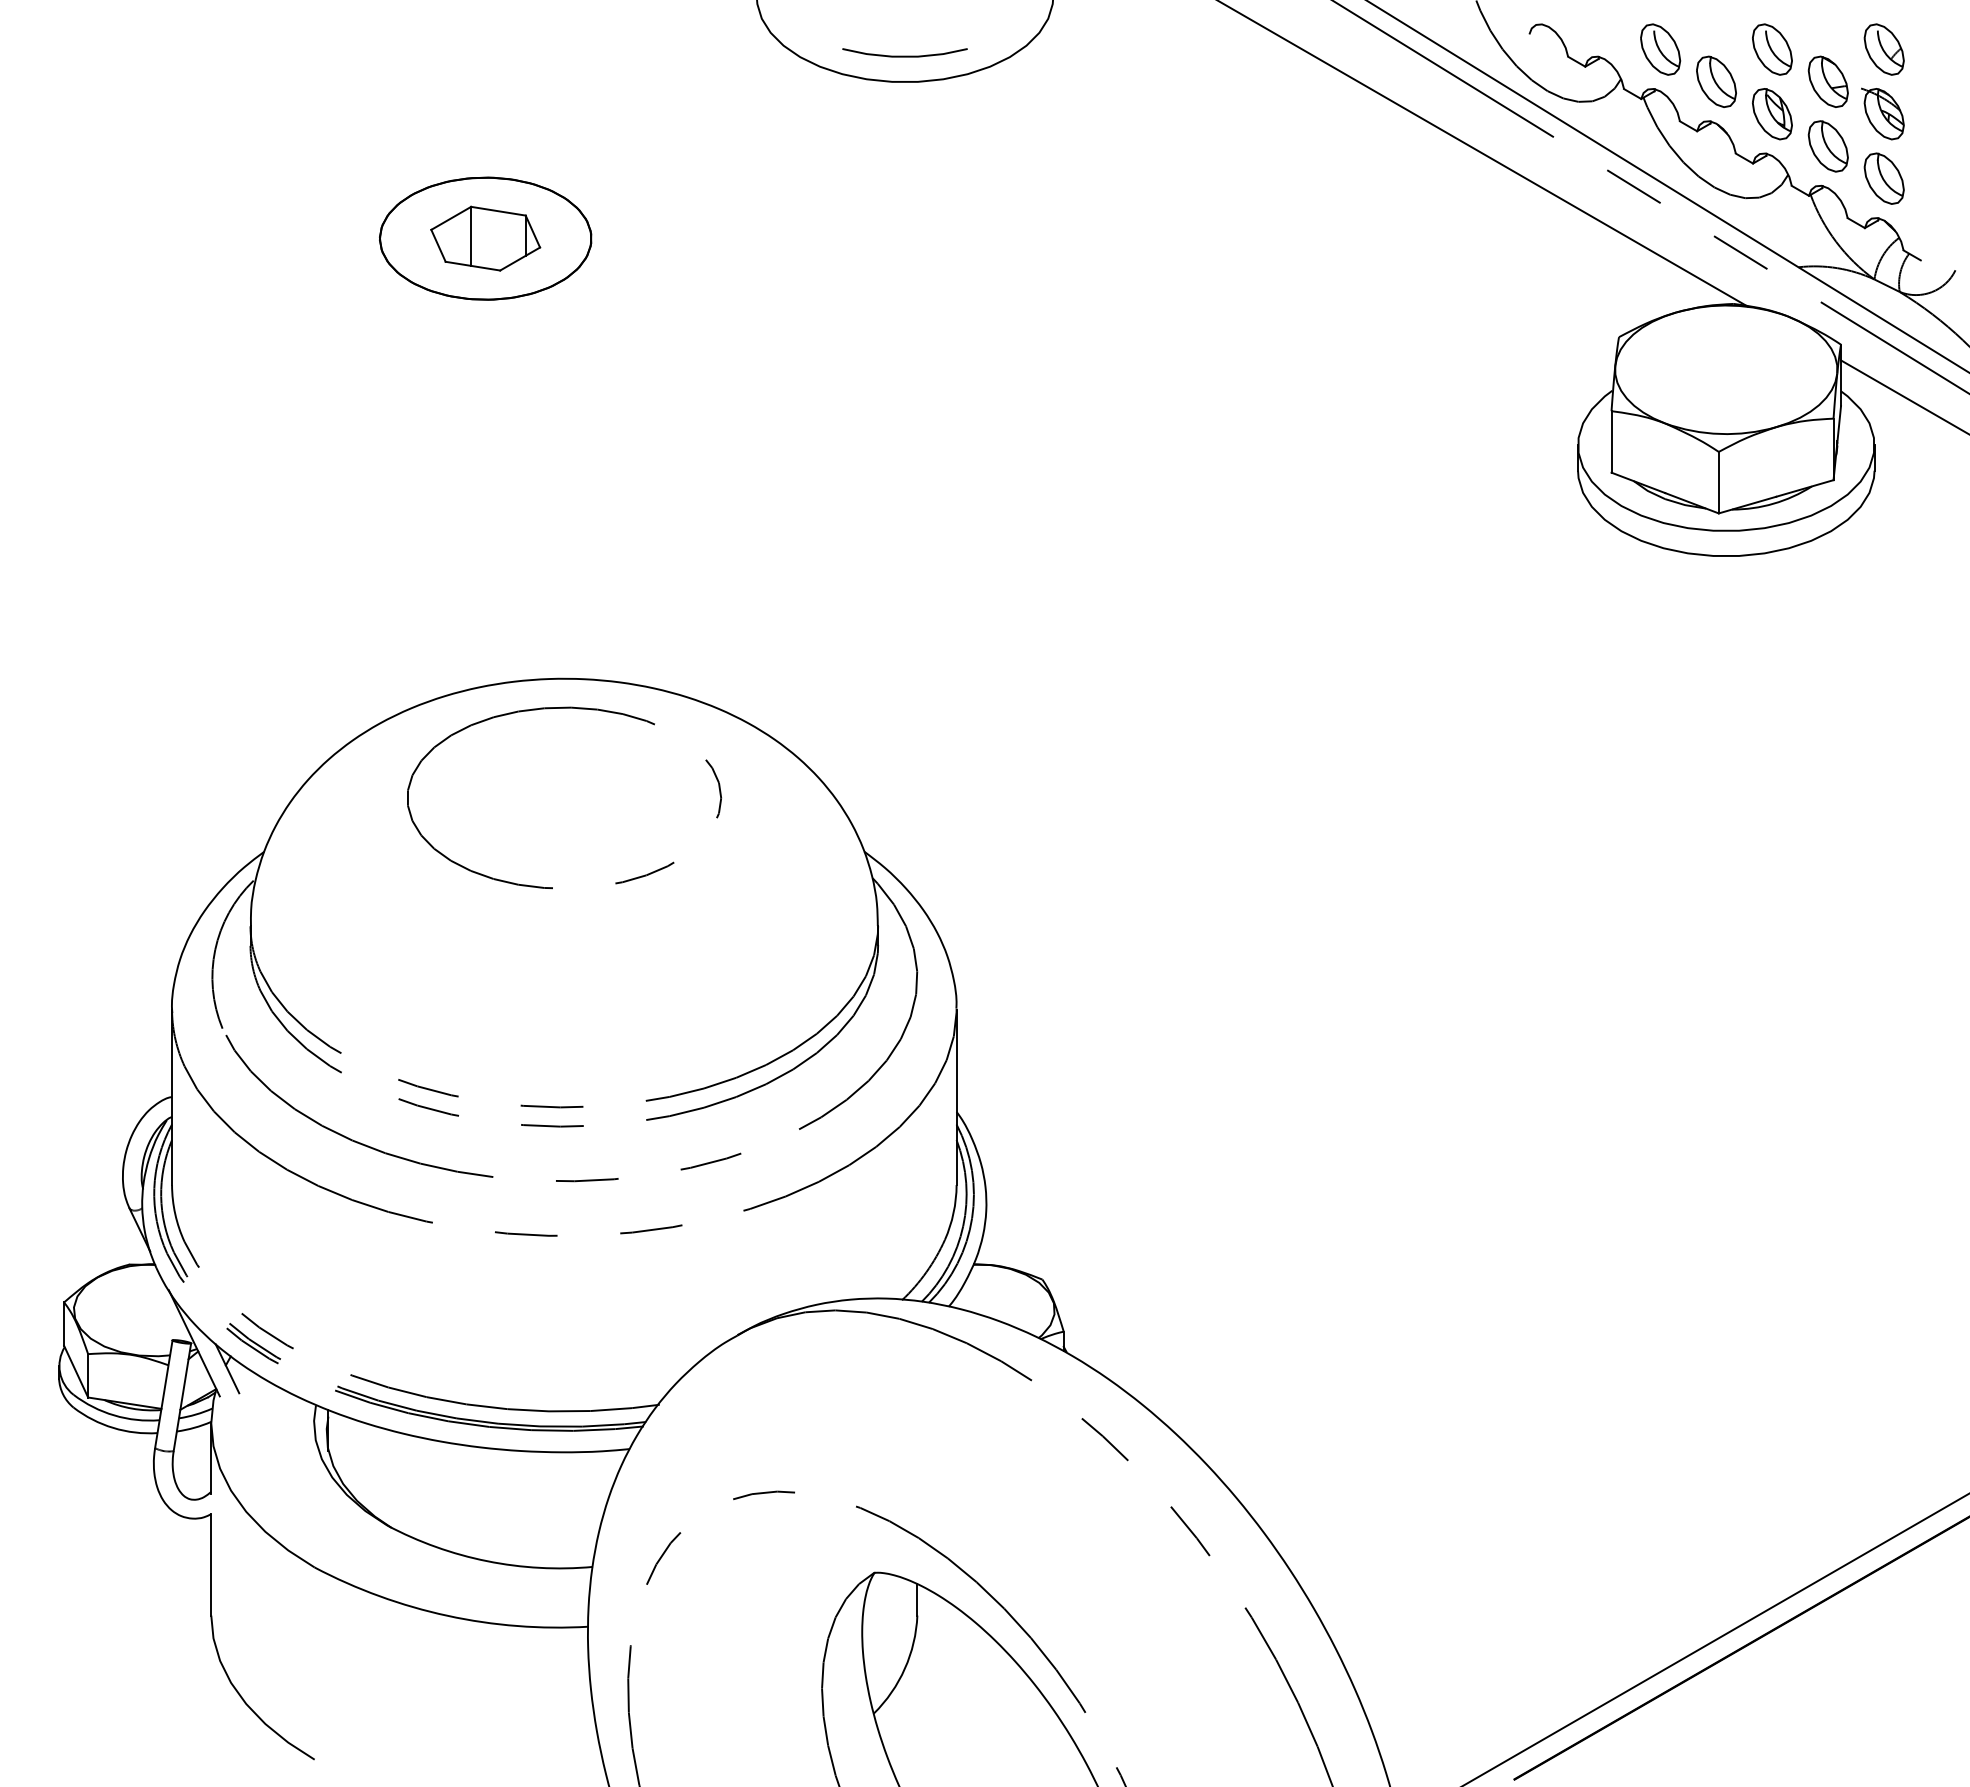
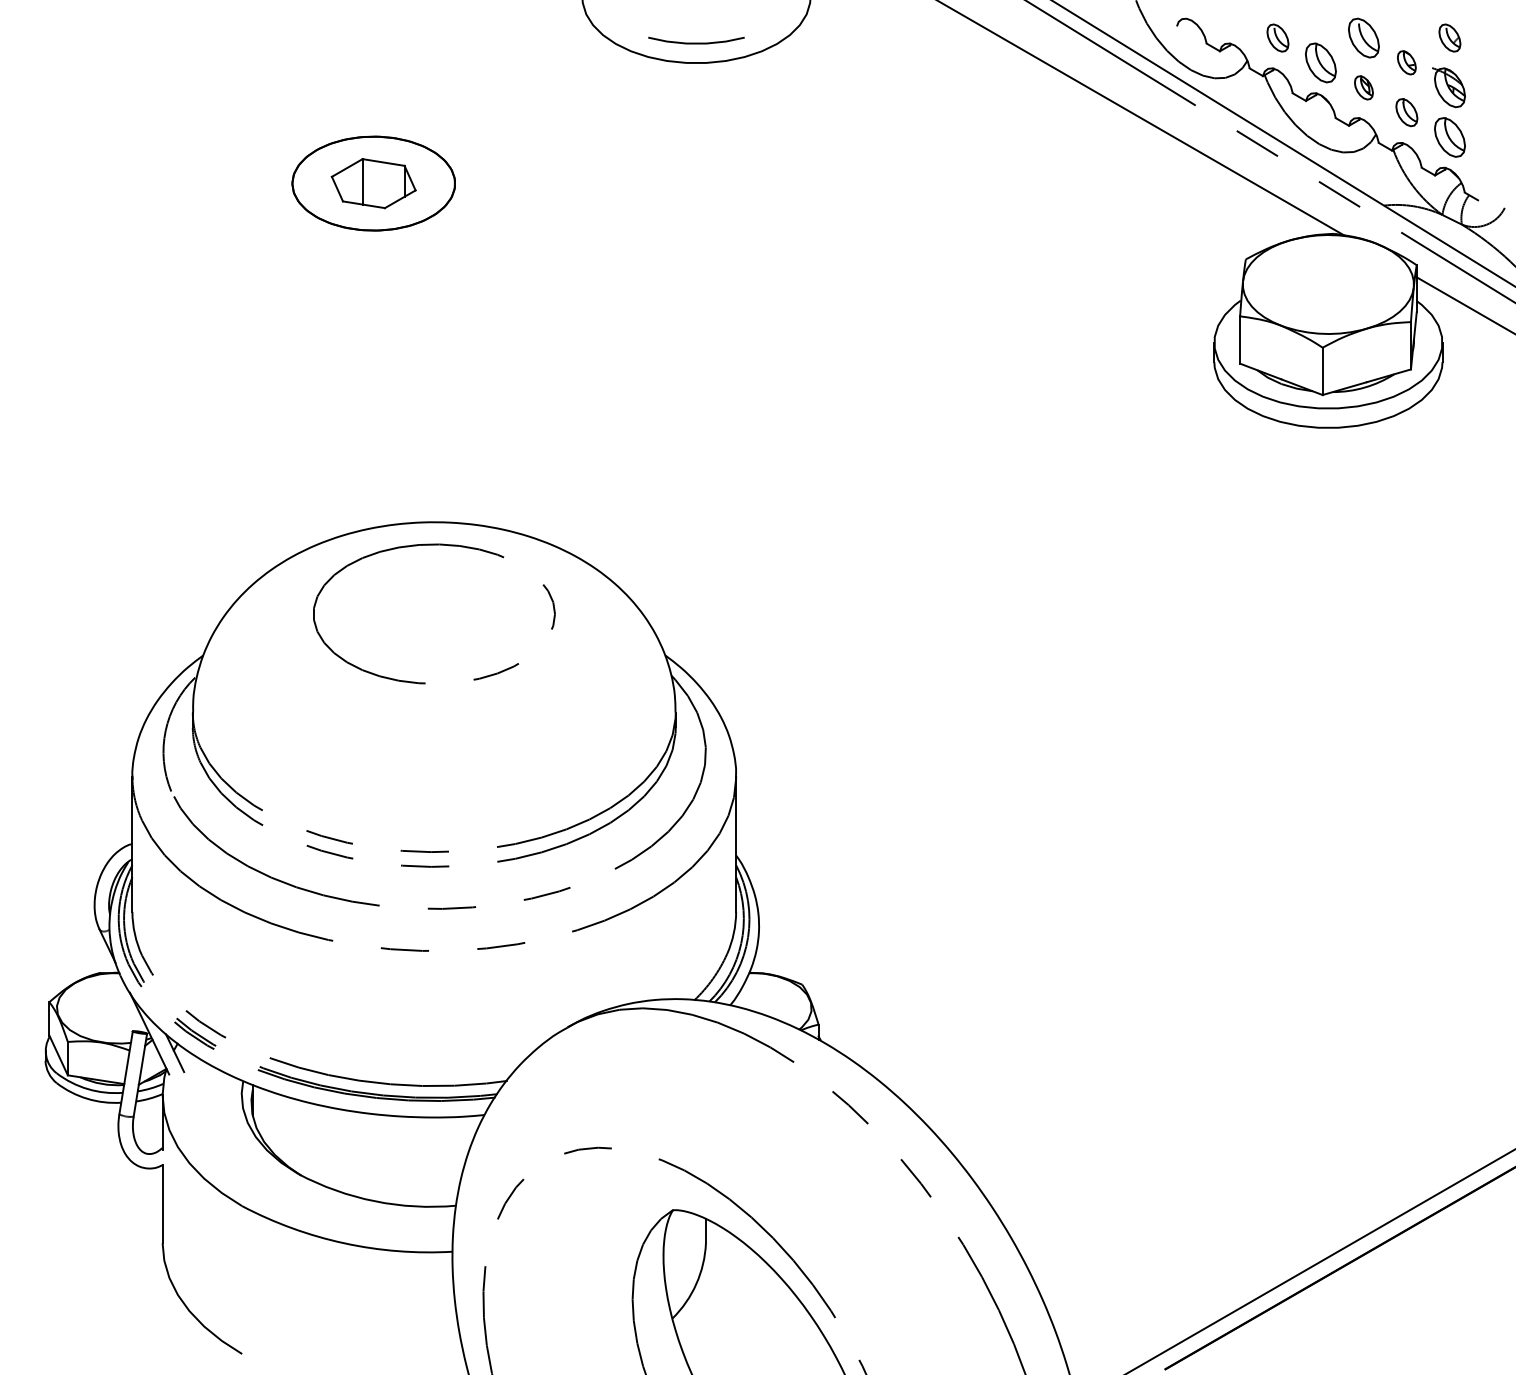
part: (1660, 49) -> (1277, 38), size x0.7
part: (1883, 49) -> (1449, 38), size x0.7
part: (1827, 81) -> (1406, 62), size x0.6
part: (1772, 114) -> (1363, 88), size x0.6
part: (1827, 146) -> (1406, 112), size x0.7

